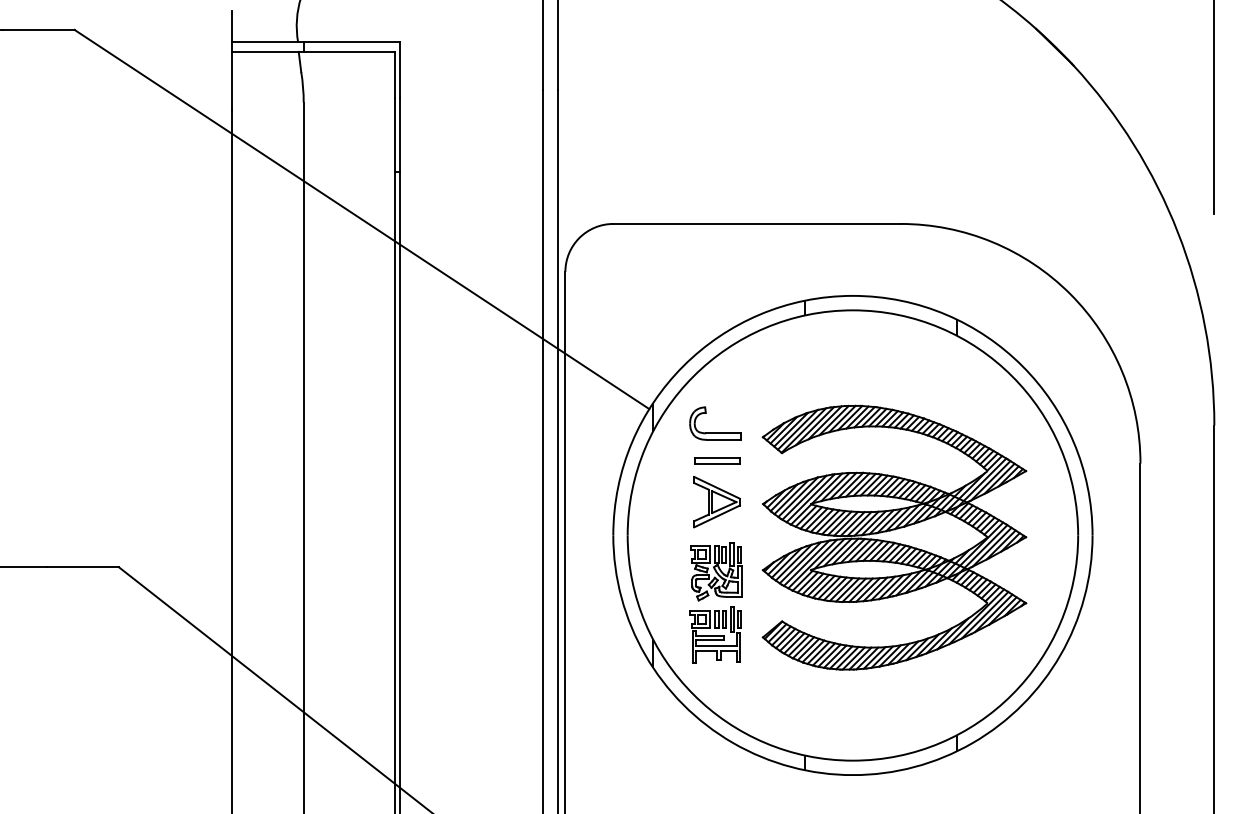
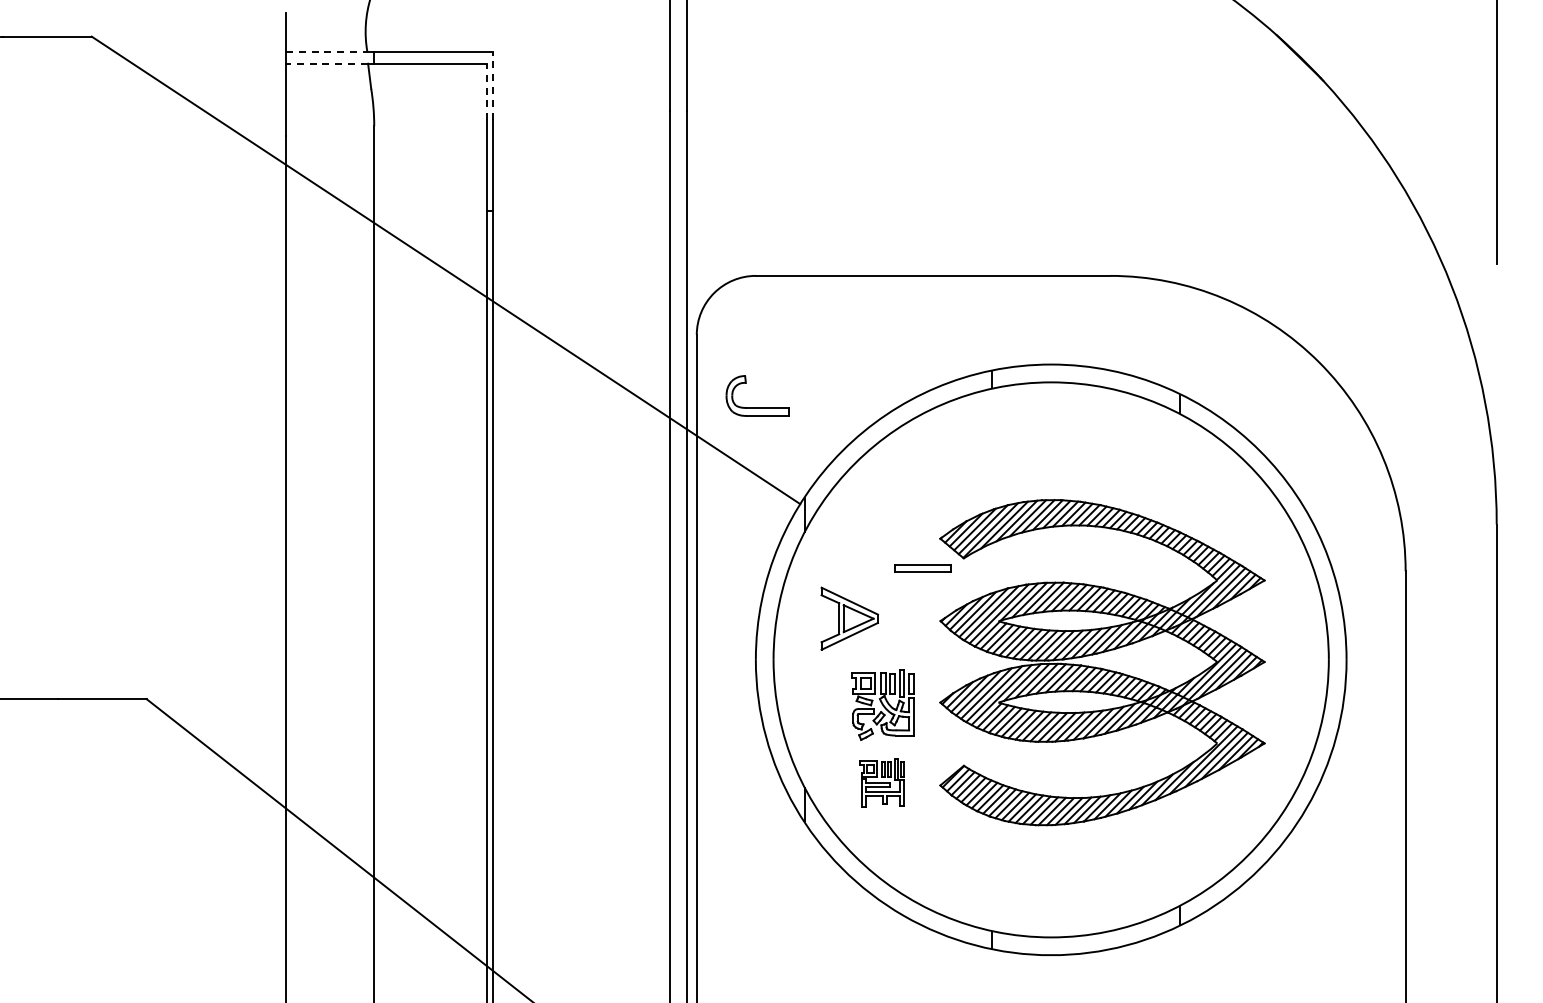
line: (264, 41) -> (326, 51), solid -> dashed
line: (264, 51) -> (326, 63), solid -> dashed
line: (399, 69) -> (492, 85), solid -> dashed
line: (394, 74) -> (486, 91), solid -> dashed
part: (715, 432) -> (757, 407), moved
part: (716, 461) -> (922, 568), moved
part: (716, 501) -> (849, 618), moved
part: (716, 634) -> (882, 782), size x0.7

